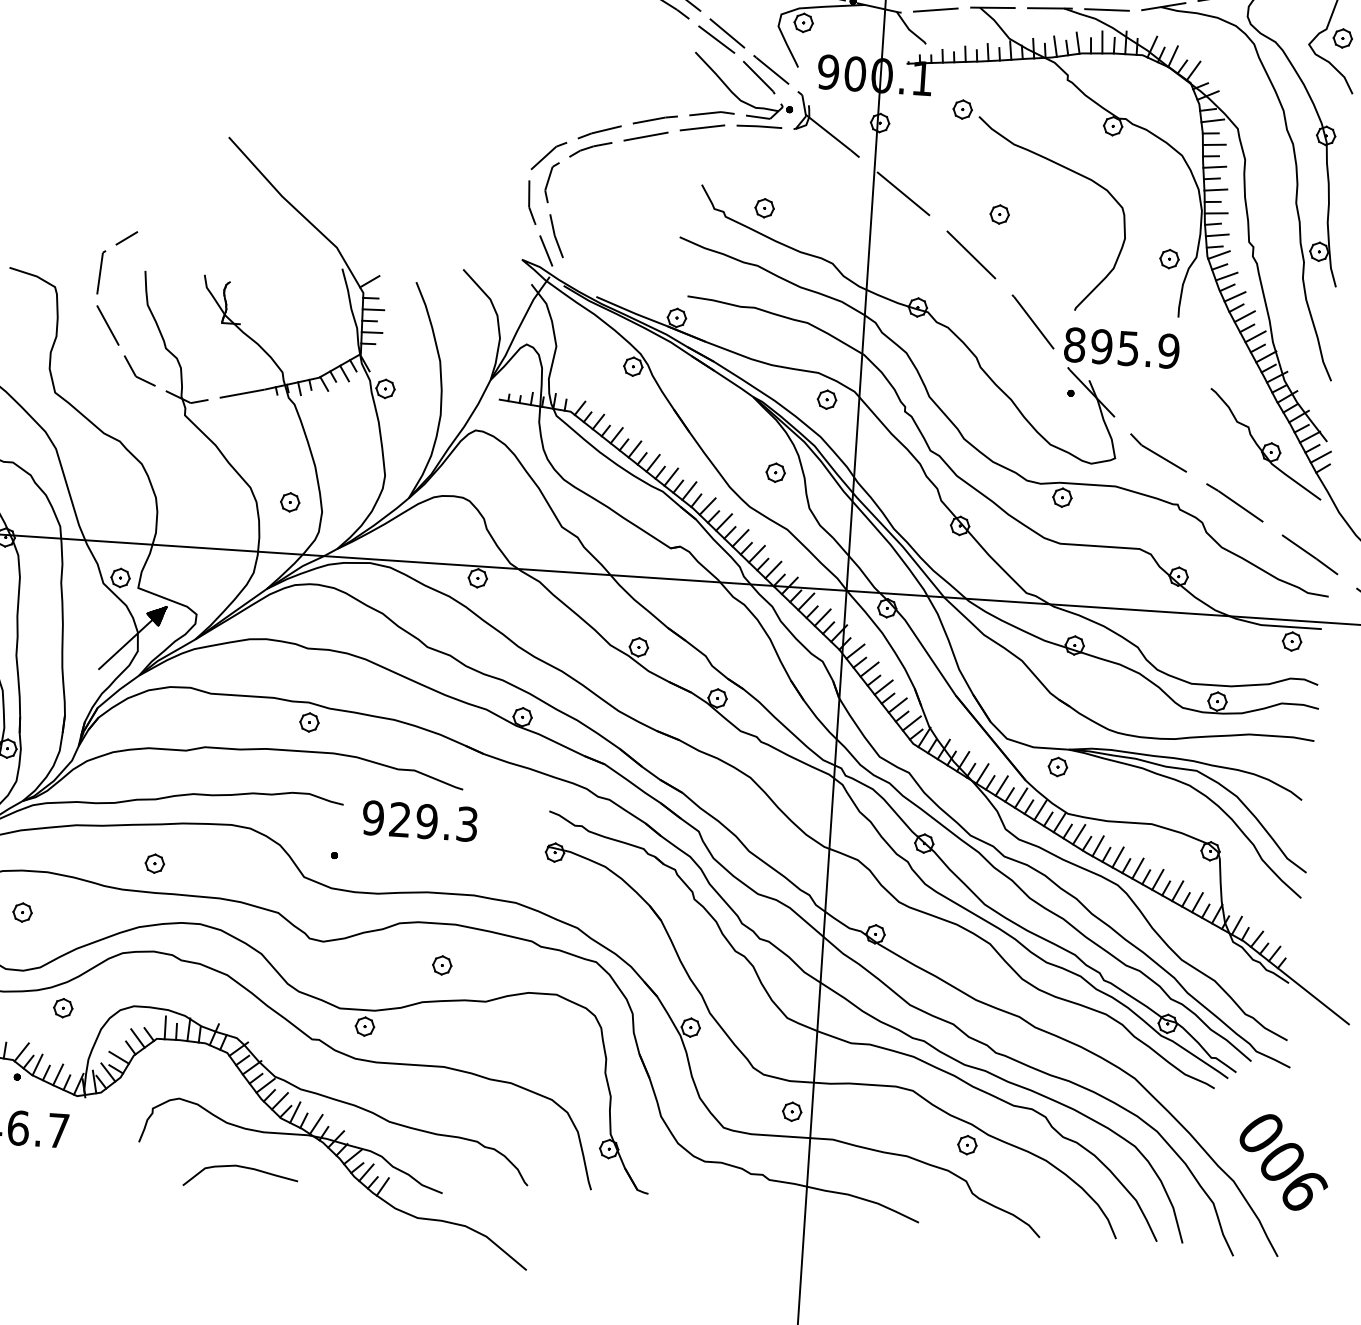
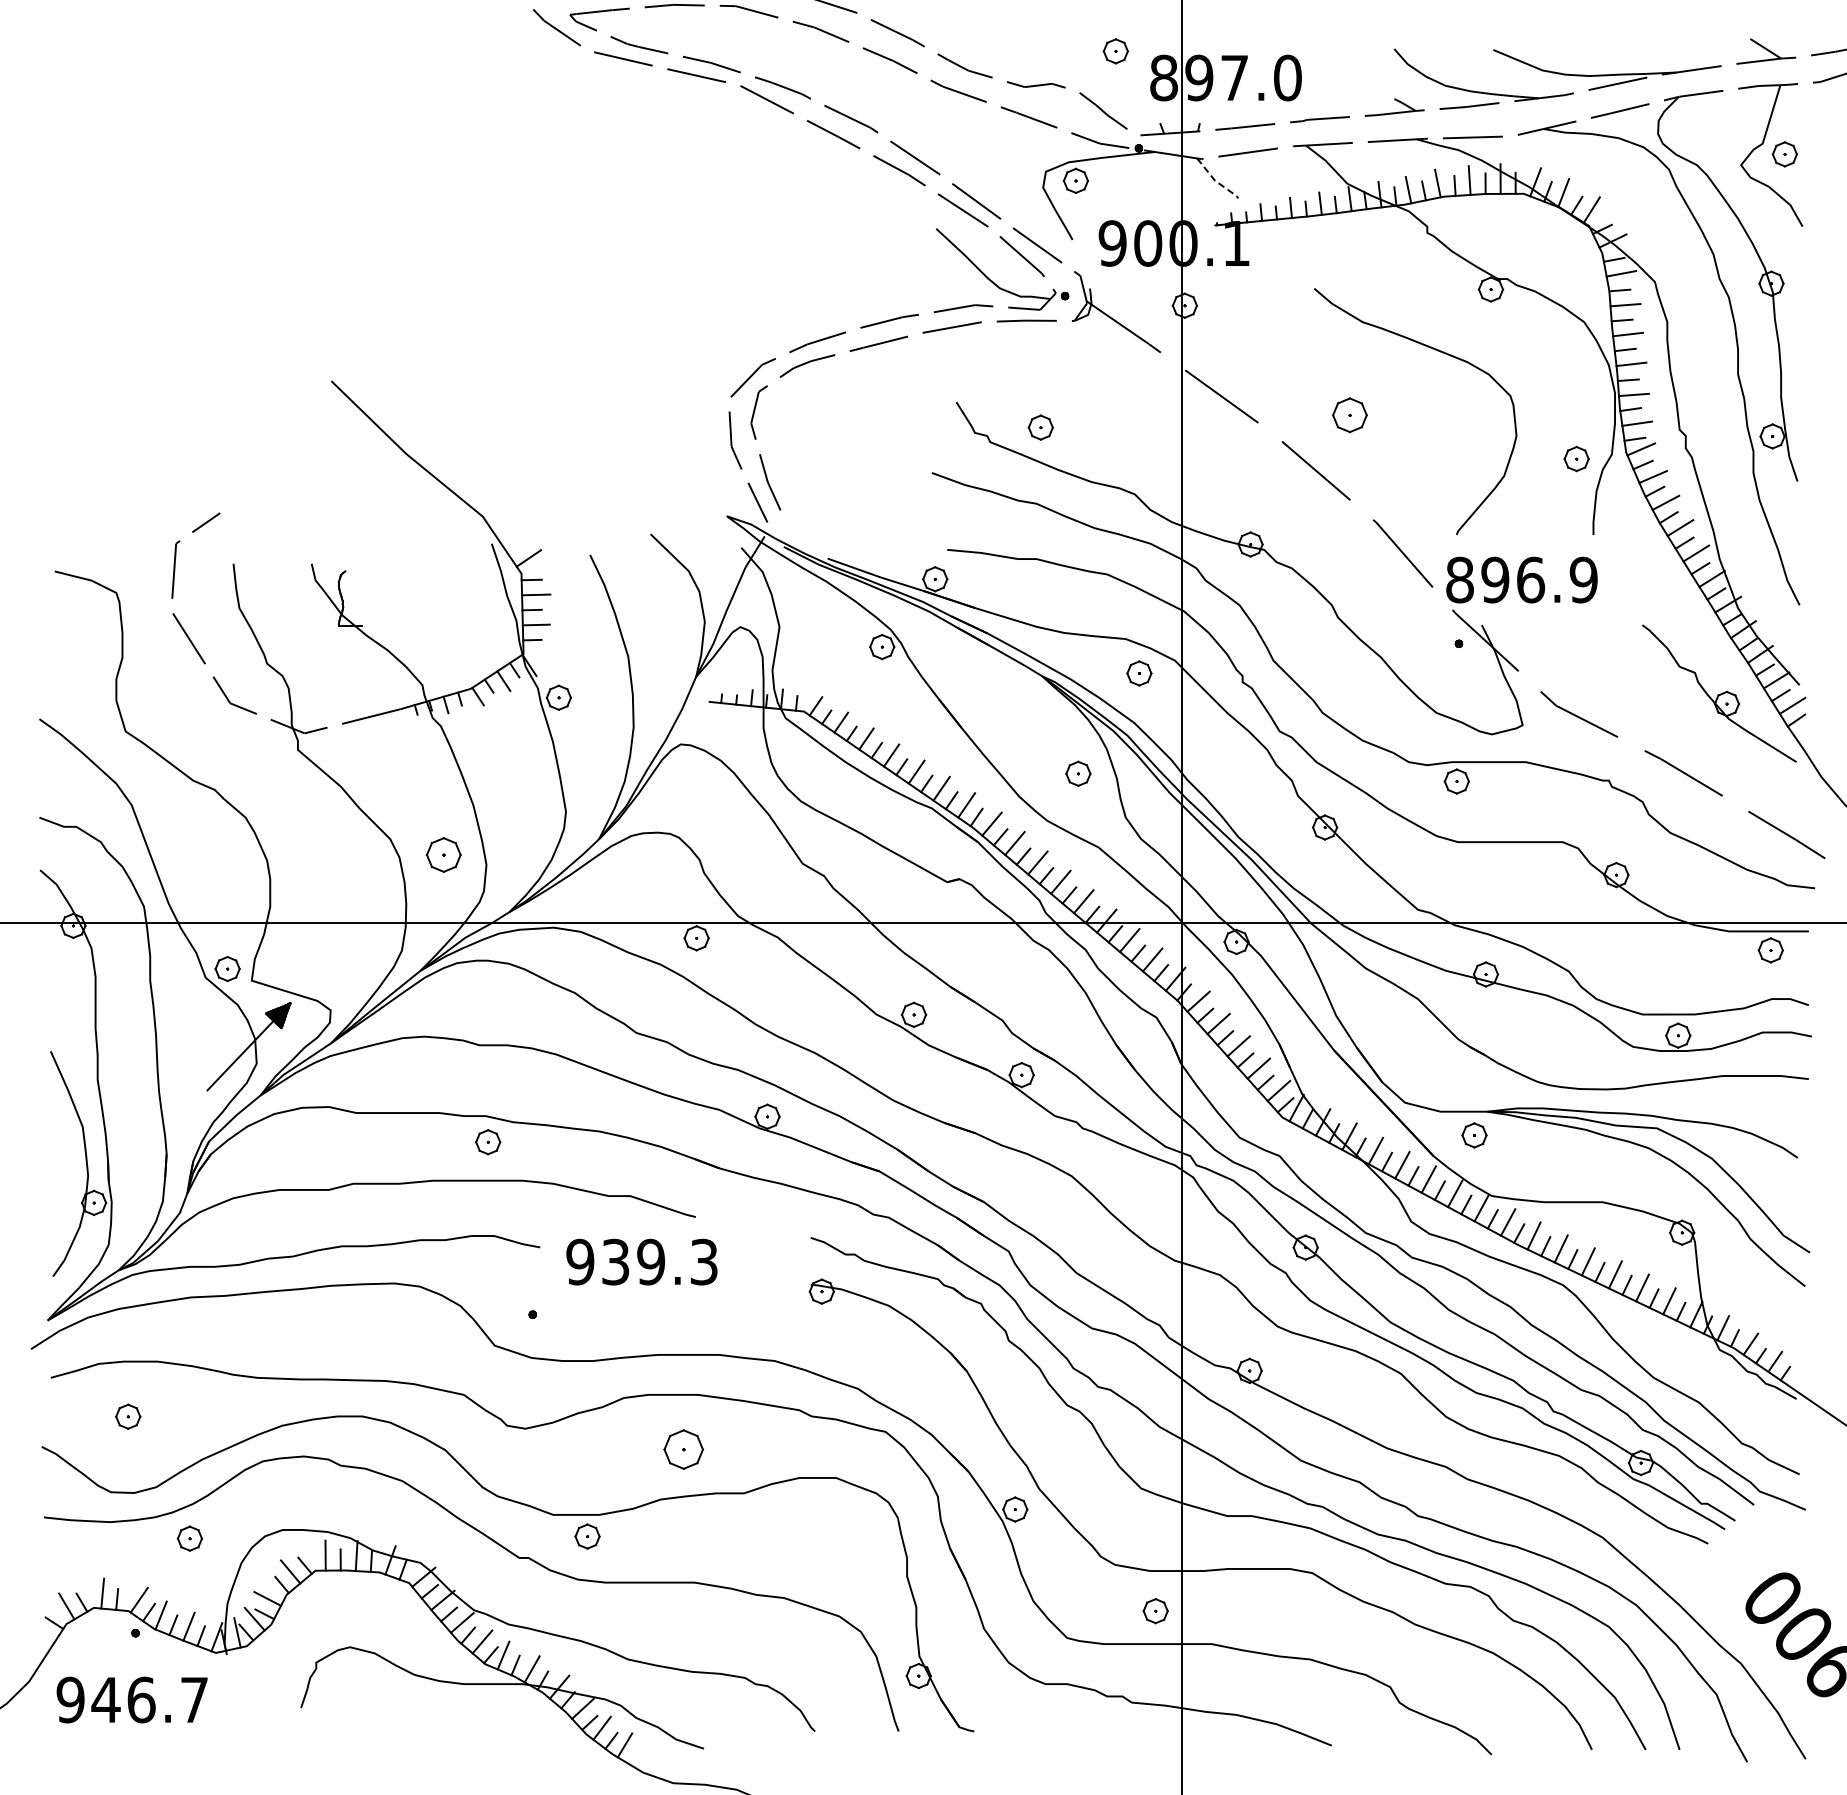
line: (909, 30) -> (1215, 181), solid -> dashed
part: (962, 109) -> (1292, 280), removed
part: (999, 214) -> (1349, 415), size x1.4
text: (1129, 348) -> (1531, 579), 895.9 -> 896.9
part: (290, 501) -> (443, 854), size x1.4
text: (399, 820) -> (615, 1262), 929.3 -> 939.3
part: (154, 864) -> (297, 1341), removed
part: (442, 965) -> (683, 1449), size x1.6
part: (967, 1145) -> (1388, 1639), removed
curve: (241, 1167) -> (437, 1732), removed

